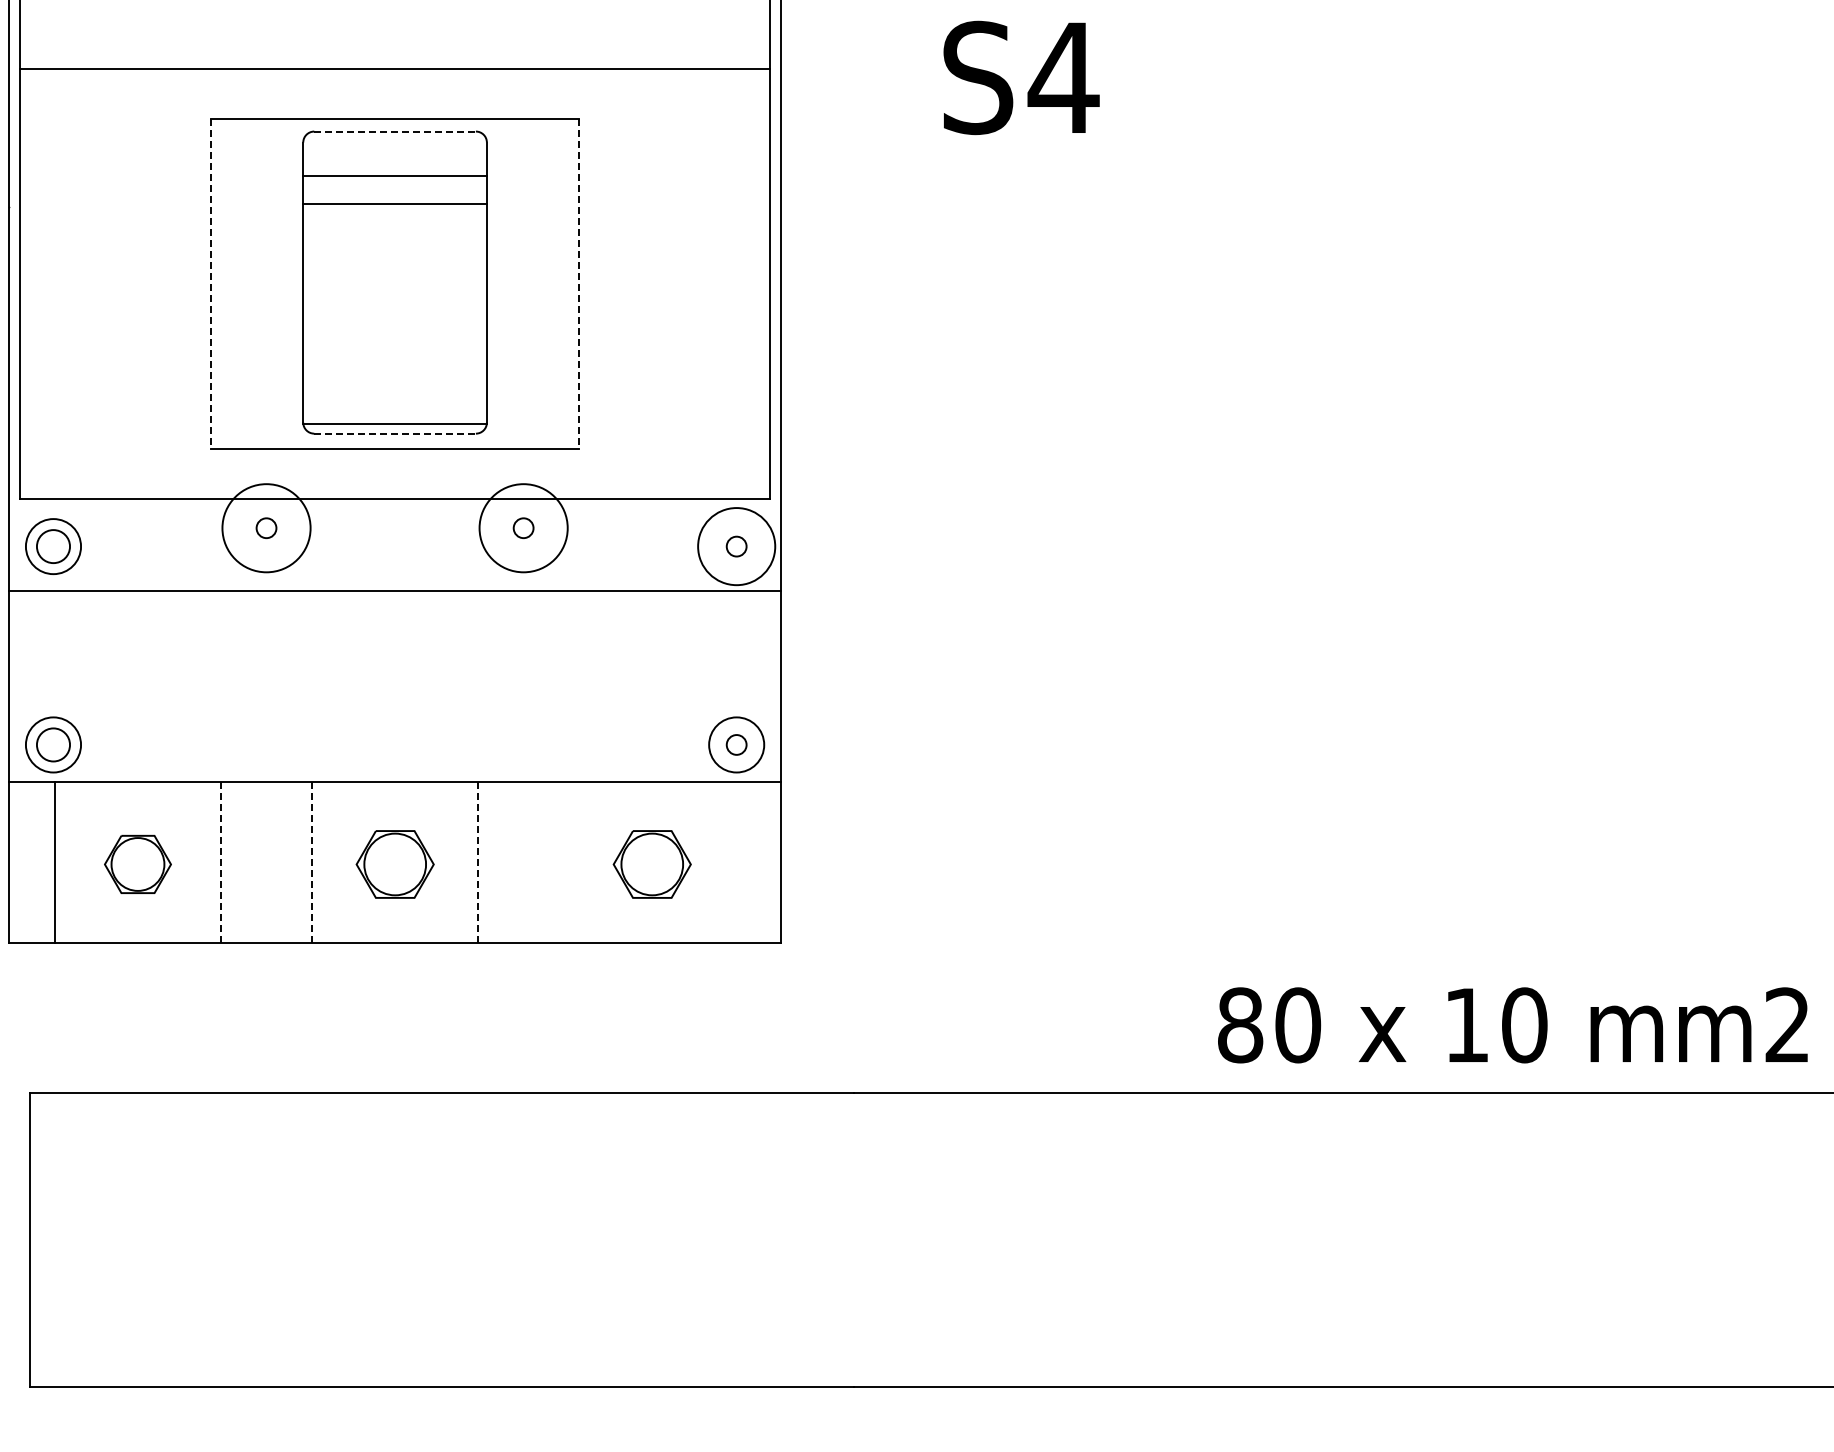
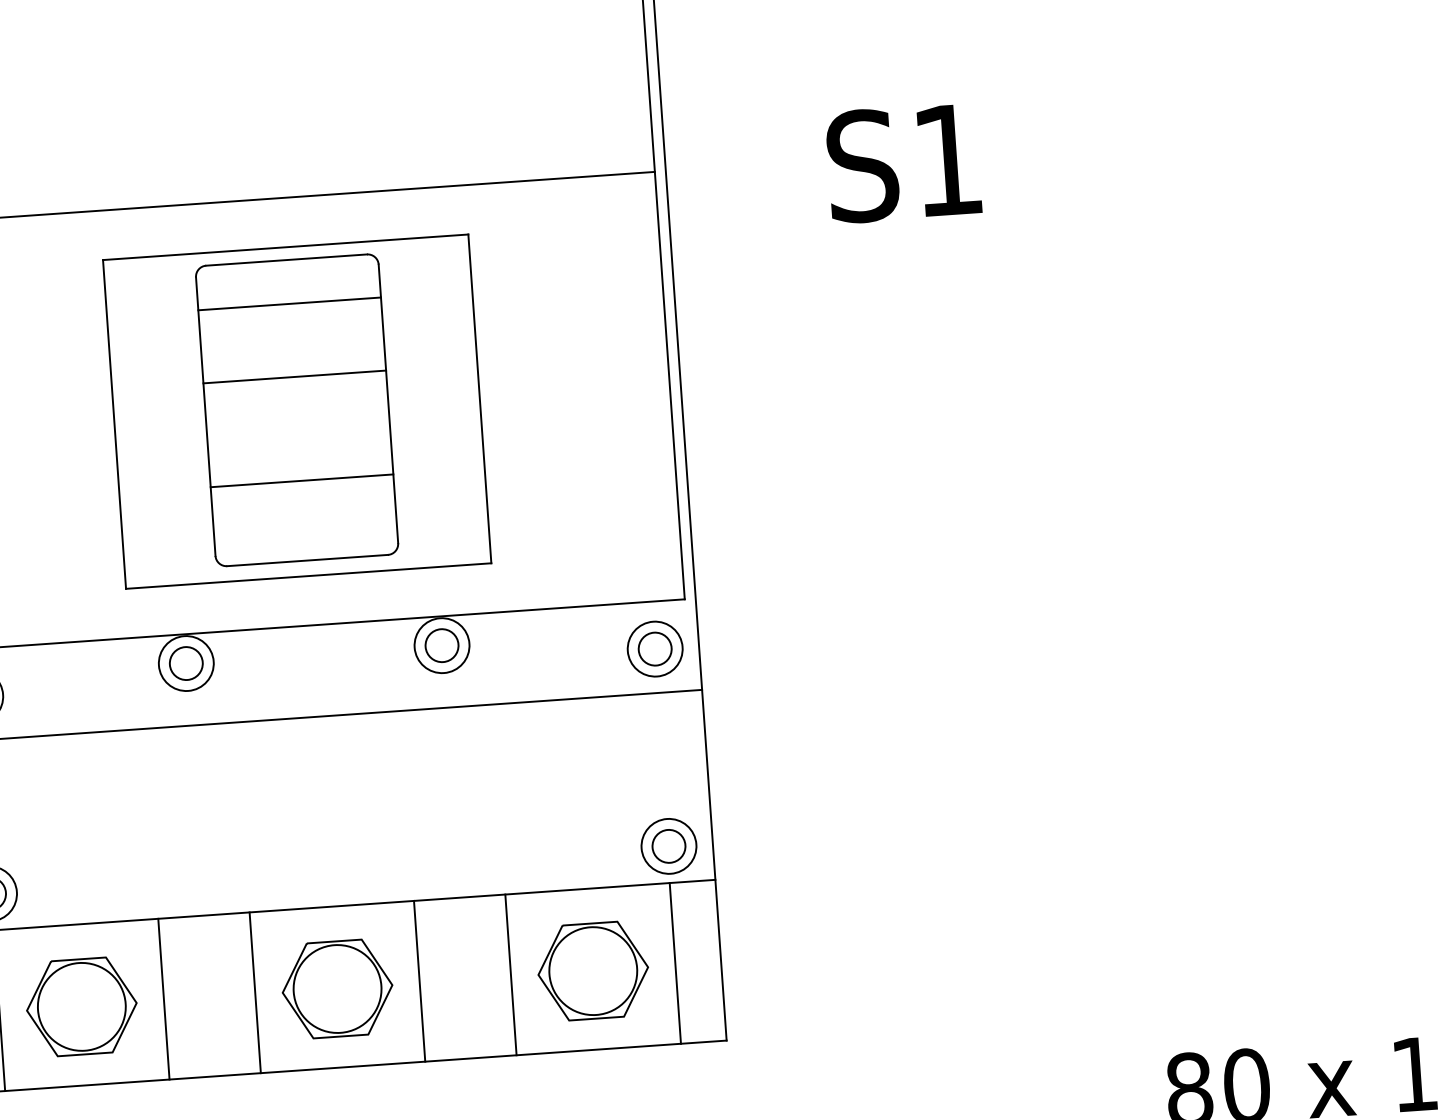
text: (1063, 77) -> (947, 159), S4 -> S1
line: (395, 131) -> (287, 259), dashed -> solid
line: (394, 204) -> (294, 377), moved
line: (211, 284) -> (114, 424), dashed -> solid
line: (578, 284) -> (479, 399), dashed -> solid
line: (394, 423) -> (301, 480), moved
line: (395, 433) -> (308, 560), dashed -> solid
circle: (266, 527) -> (186, 662), size x0.62
circle: (266, 527) -> (186, 662), size x1.67
circle: (523, 527) -> (441, 644), size x0.62
circle: (523, 527) -> (441, 644), size x1.67
circle: (736, 546) -> (655, 649), size x0.71
circle: (736, 546) -> (655, 649), size x1.67
circle: (736, 744) -> (668, 845), size x1.67
line: (220, 862) -> (163, 999), dashed -> solid
line: (312, 862) -> (255, 992), dashed -> solid
line: (477, 862) -> (419, 981), dashed -> solid
line: (569, 862) -> (510, 974), added
line: (734, 862) -> (675, 963), added
part: (137, 864) -> (81, 1006), size x1.67
part: (395, 864) -> (337, 989), size x1.43
part: (652, 864) -> (593, 971), size x1.43

